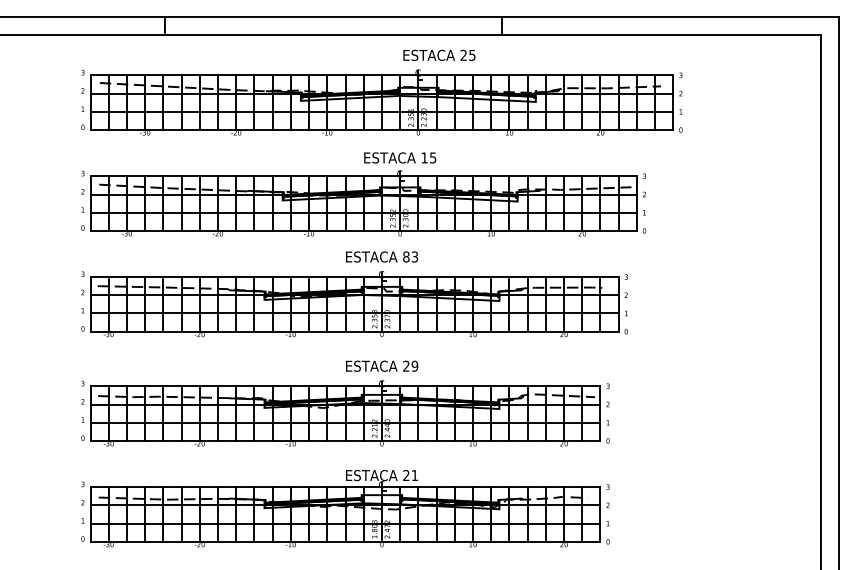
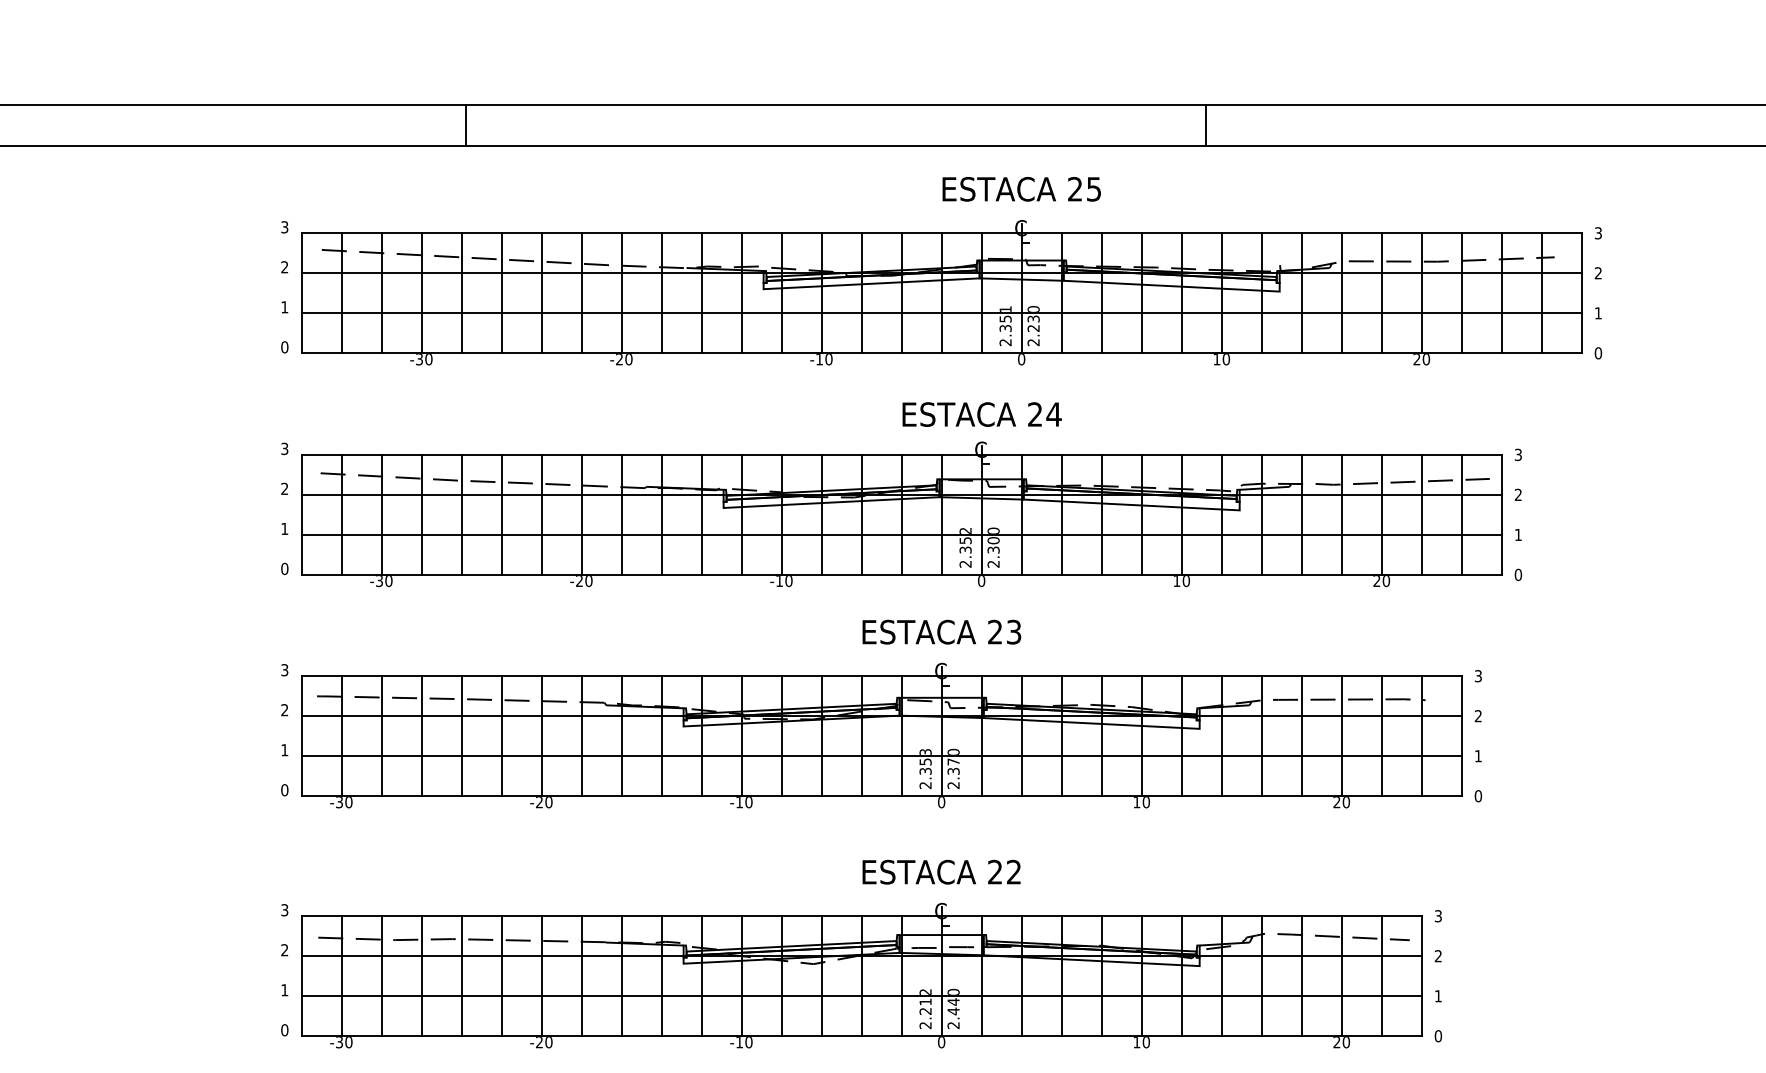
text: (439, 54) -> (1021, 187), moved
text: (428, 157) -> (1043, 413), 15 -> 24
text: (406, 256) -> (995, 631), 83 -> 23
text: (414, 365) -> (1013, 870), 29 -> 22

